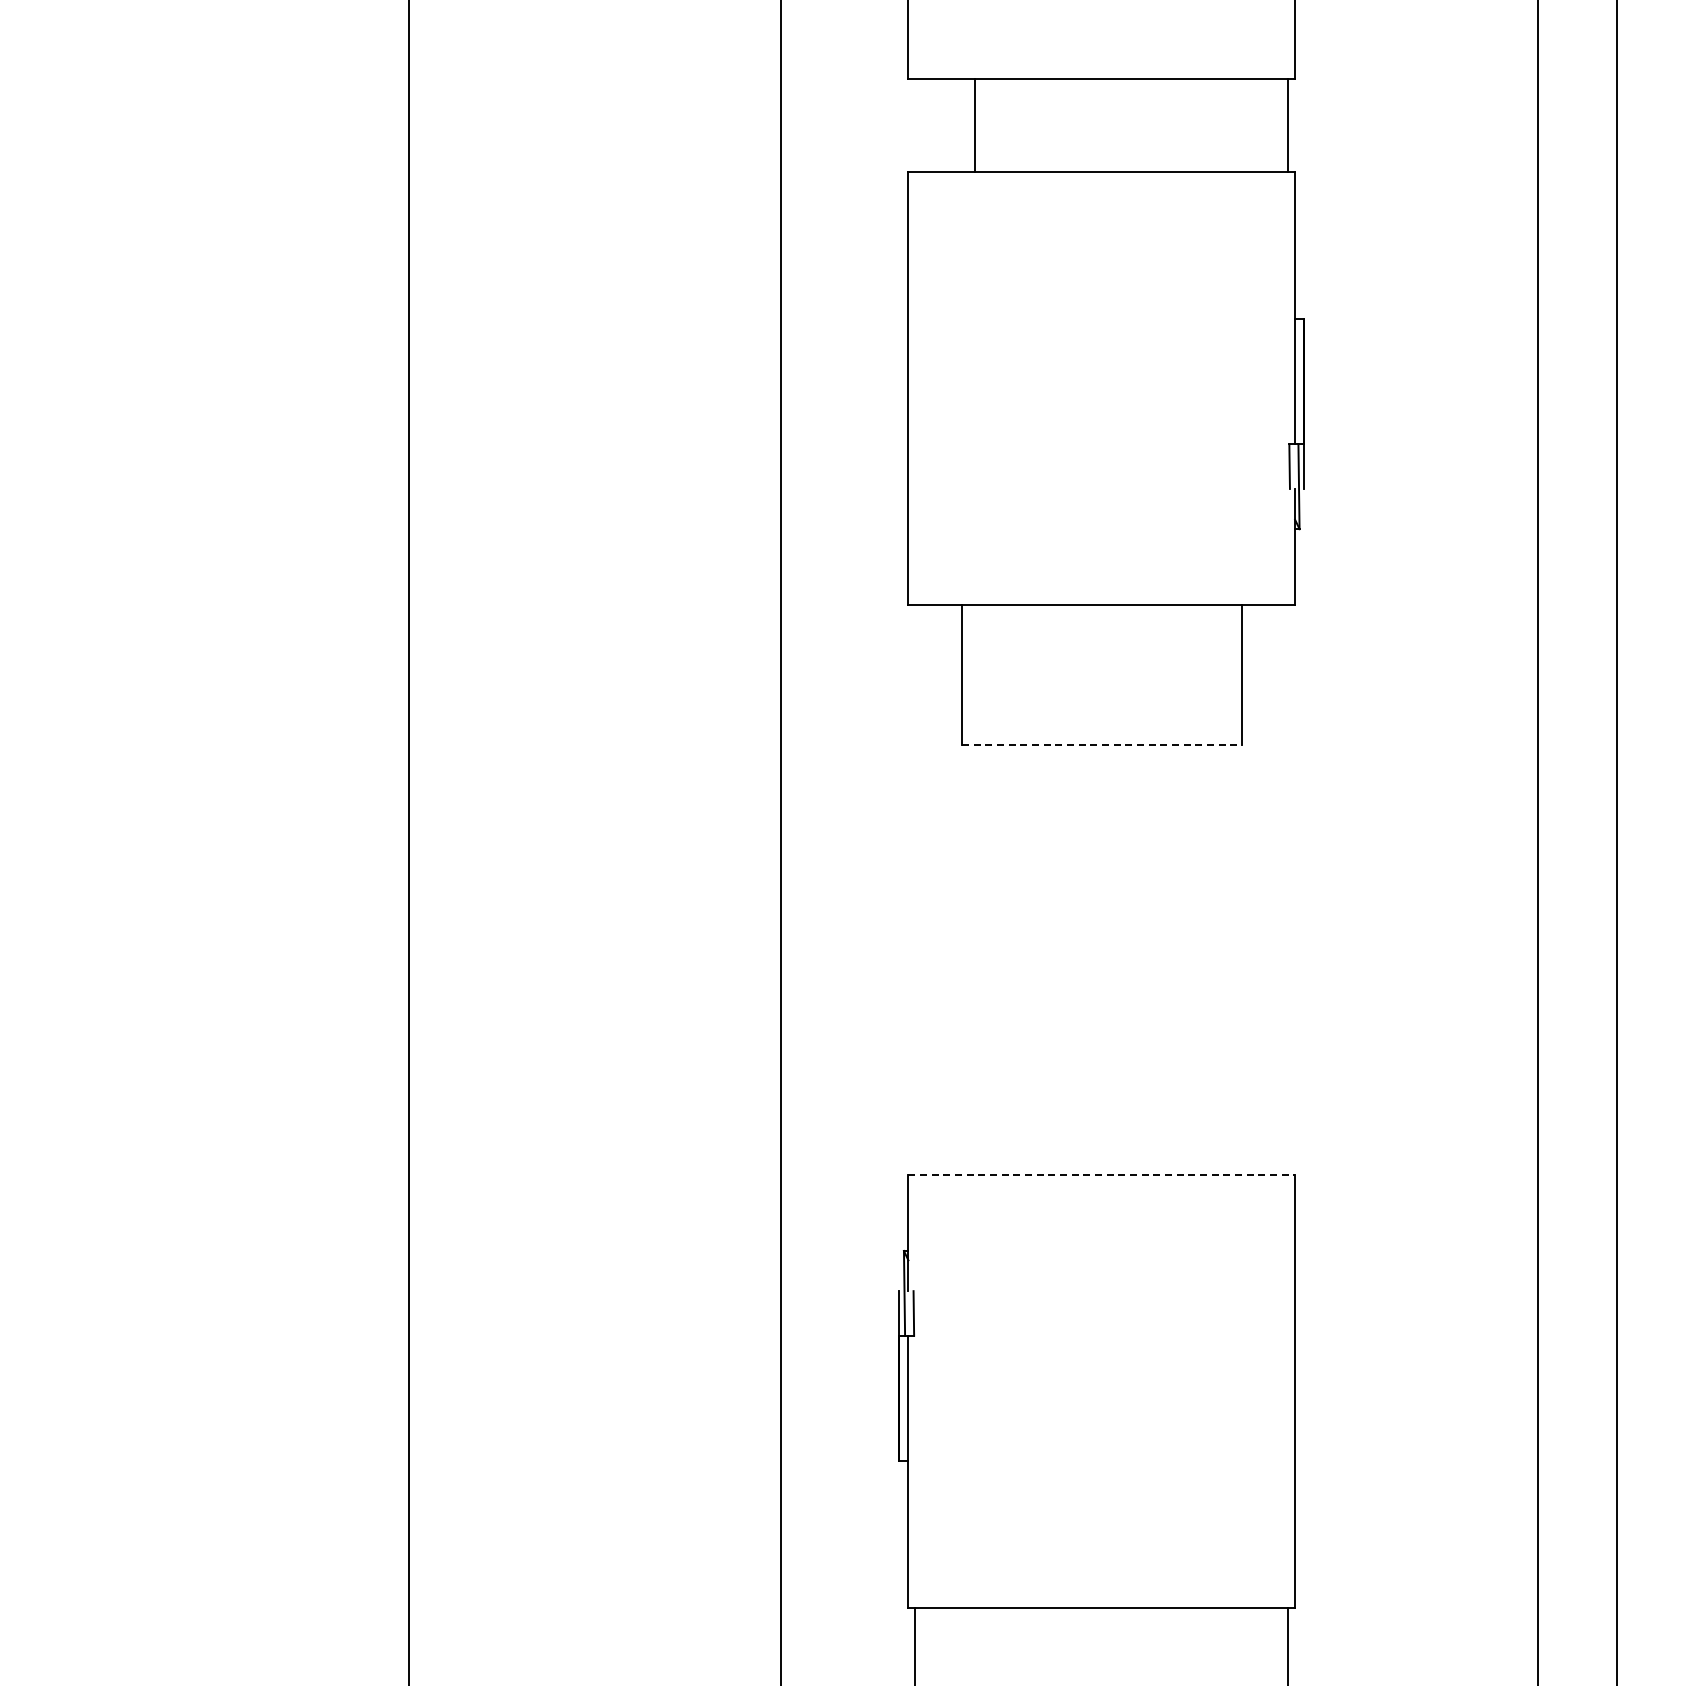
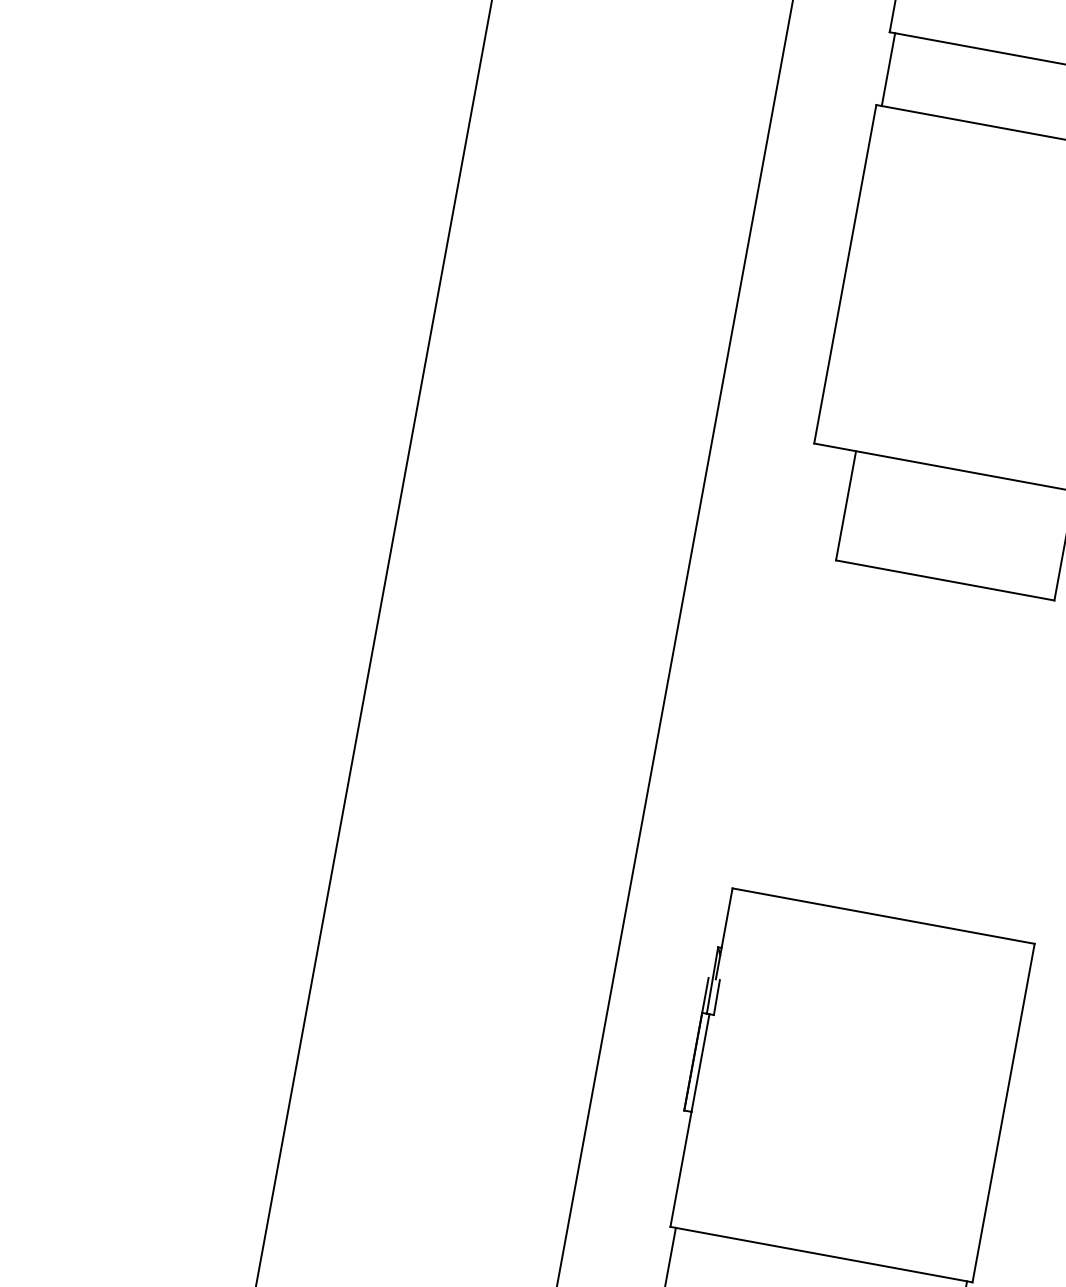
line: (975, 125) -> (888, 69), moved
line: (1101, 745) -> (944, 580), dashed -> solid
line: (1102, 1174) -> (884, 916), dashed -> solid

